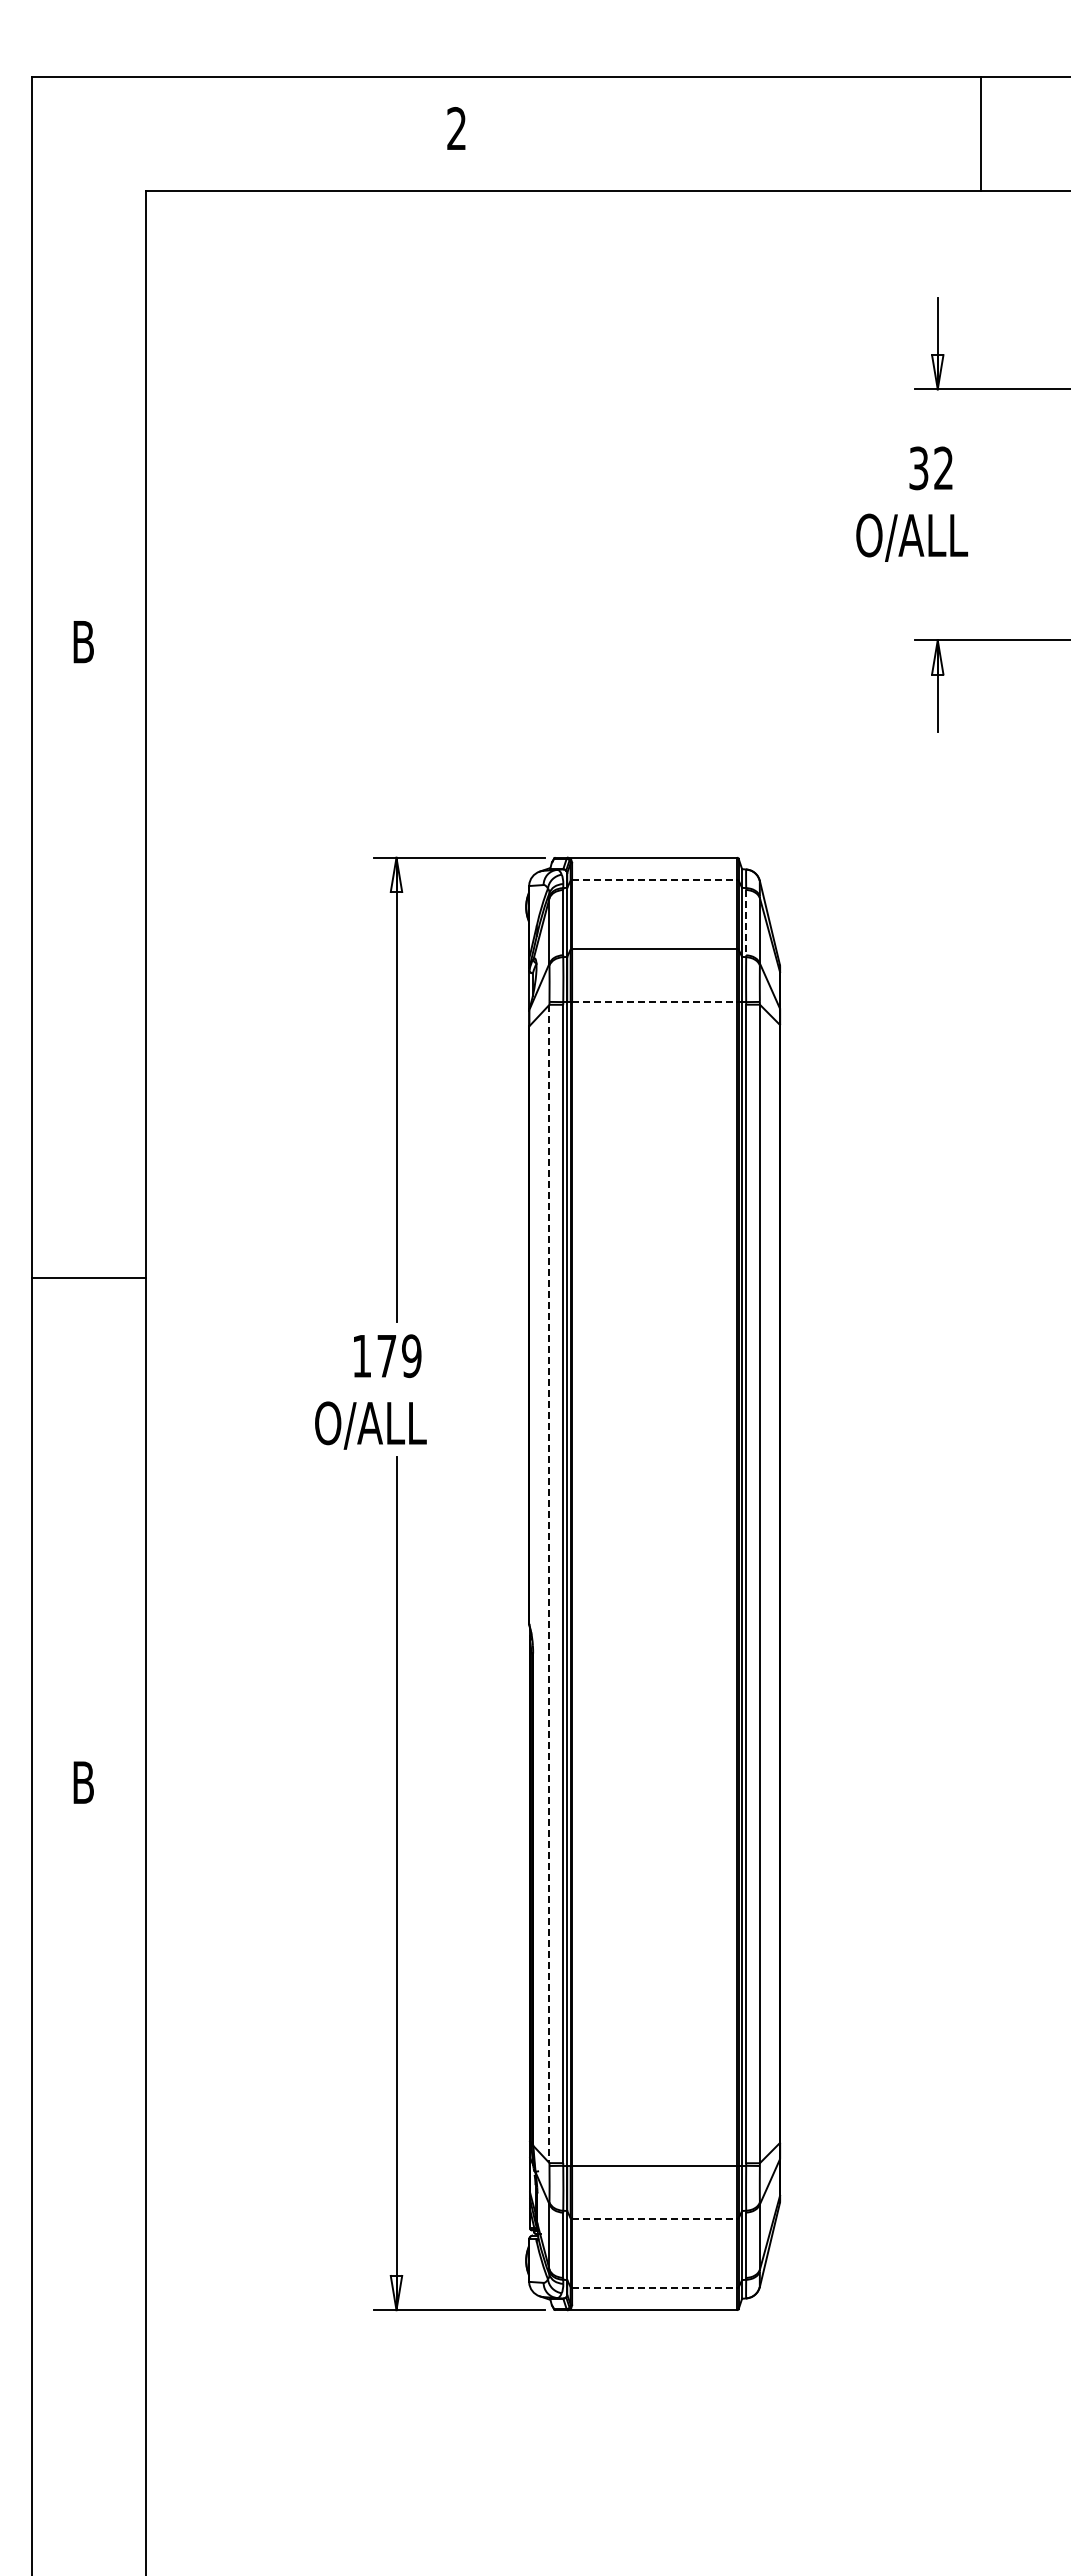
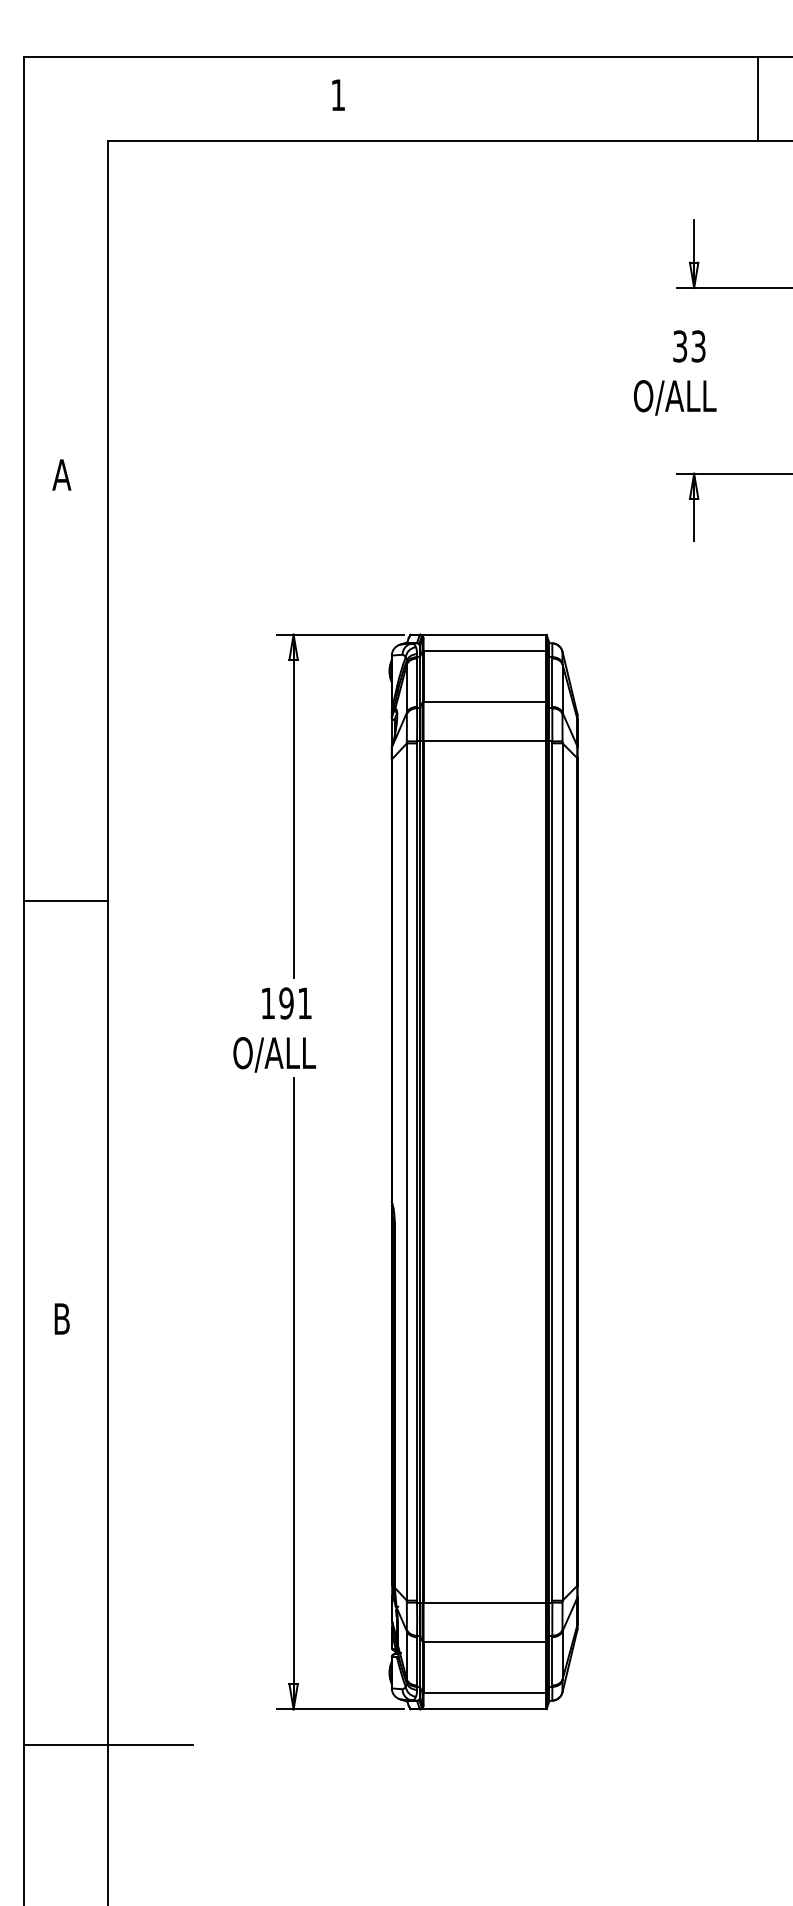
text: (456, 128) -> (338, 94), 2 -> 1
line: (981, 134) -> (758, 99), moved
text: (943, 468) -> (698, 346), 32 -> 33
text: (83, 642) -> (62, 475), B -> A
line: (654, 879) -> (484, 650), dashed -> solid
line: (746, 922) -> (552, 682), dashed -> solid
line: (654, 1002) -> (484, 741), dashed -> solid
line: (88, 1277) -> (65, 900), moved
text: (399, 1356) -> (295, 1003), 179 -> 191
line: (549, 1584) -> (406, 1172), dashed -> solid
line: (654, 2219) -> (484, 1642), dashed -> solid
line: (654, 2288) -> (484, 1693), dashed -> solid
line: (145, 2358) -> (107, 1745), added

